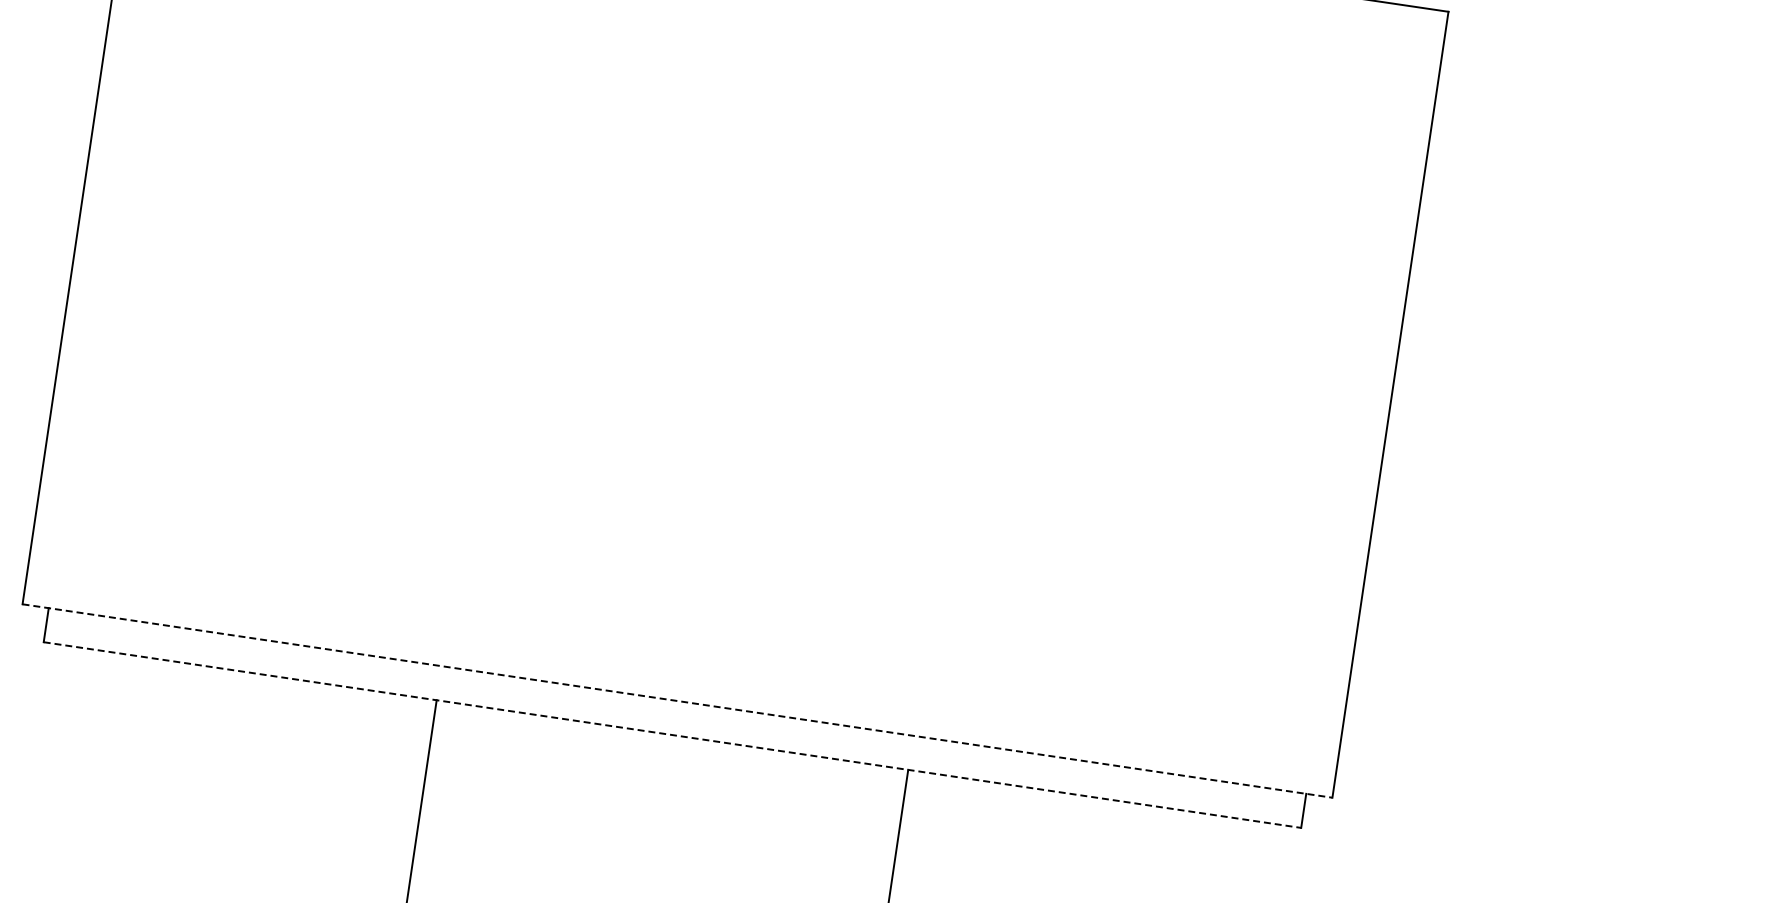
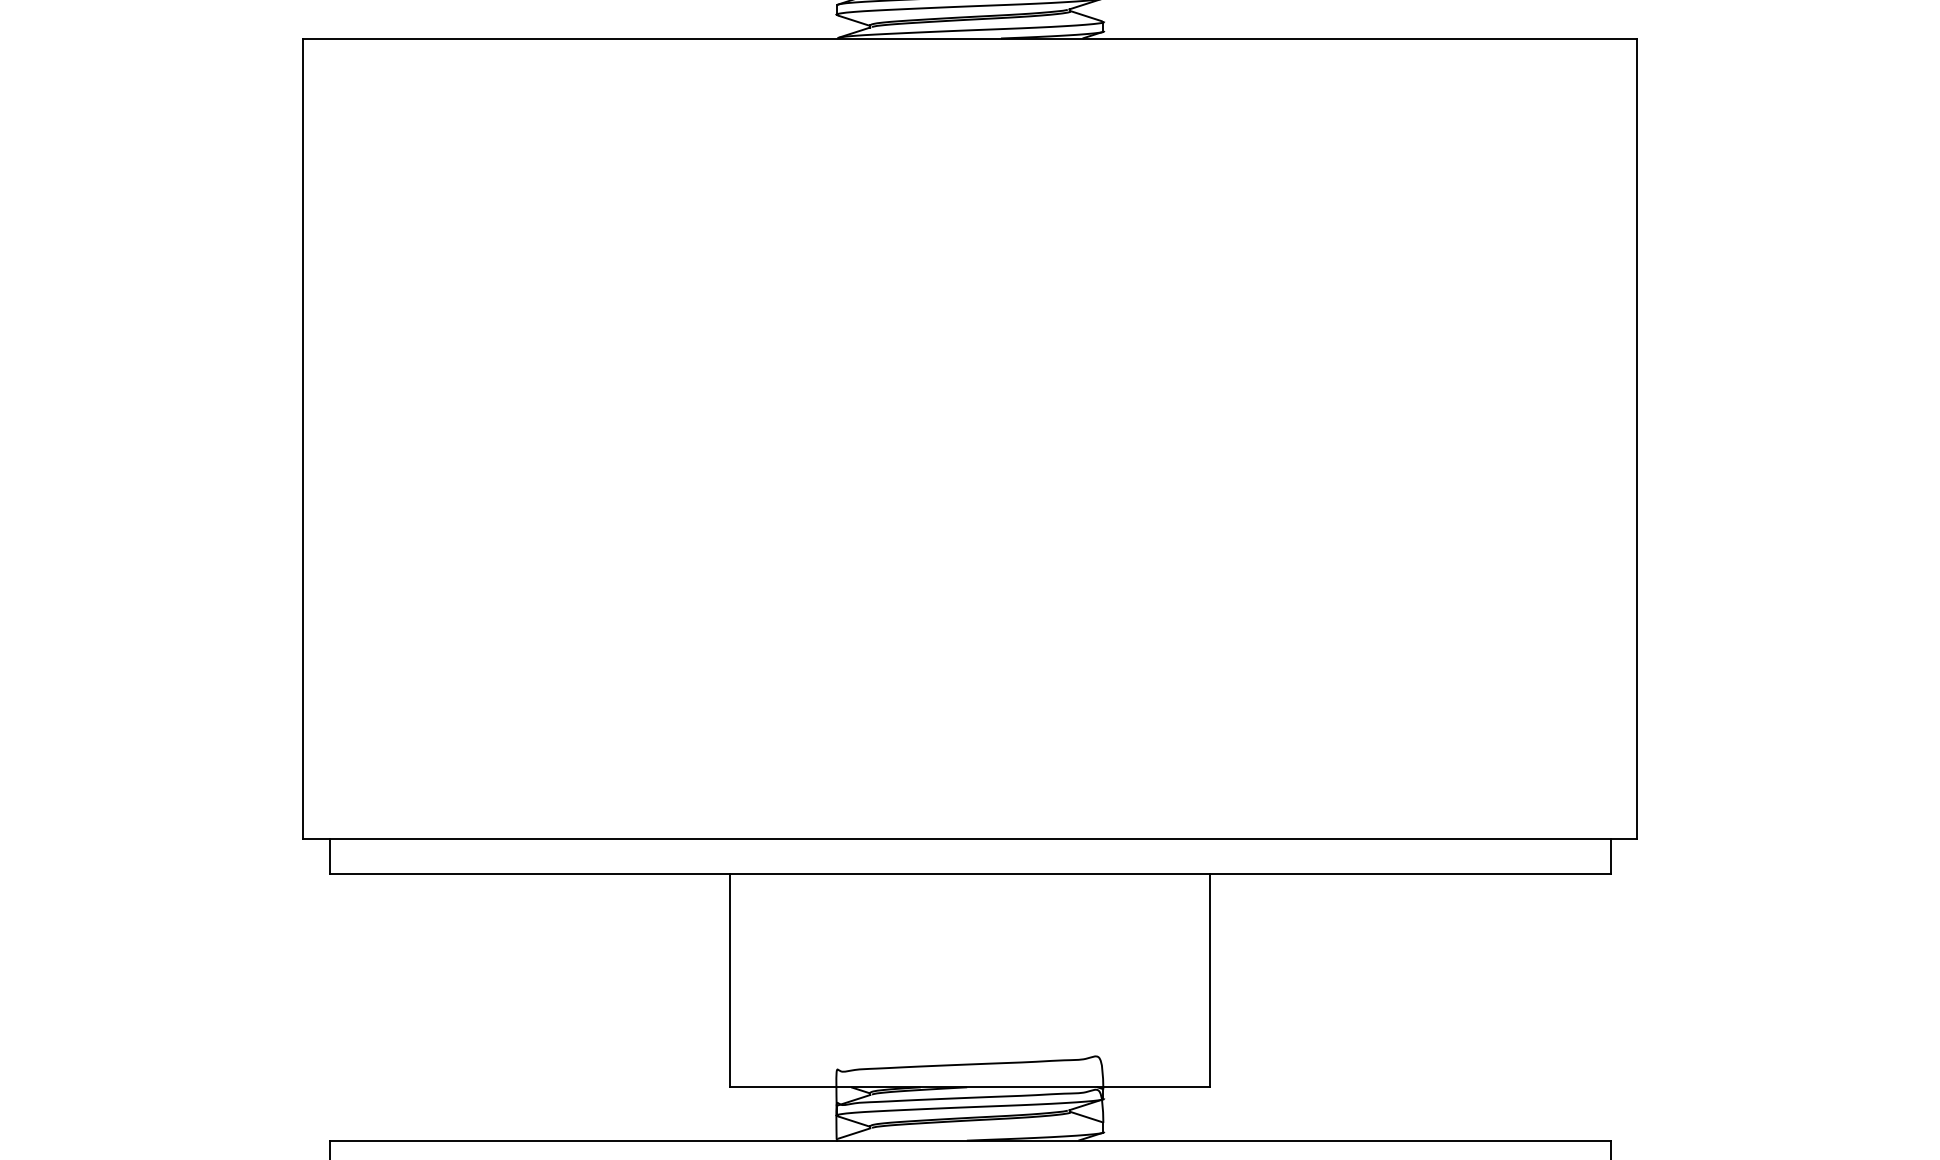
line: (677, 701) -> (970, 839), dashed -> solid
line: (672, 734) -> (970, 873), dashed -> solid

